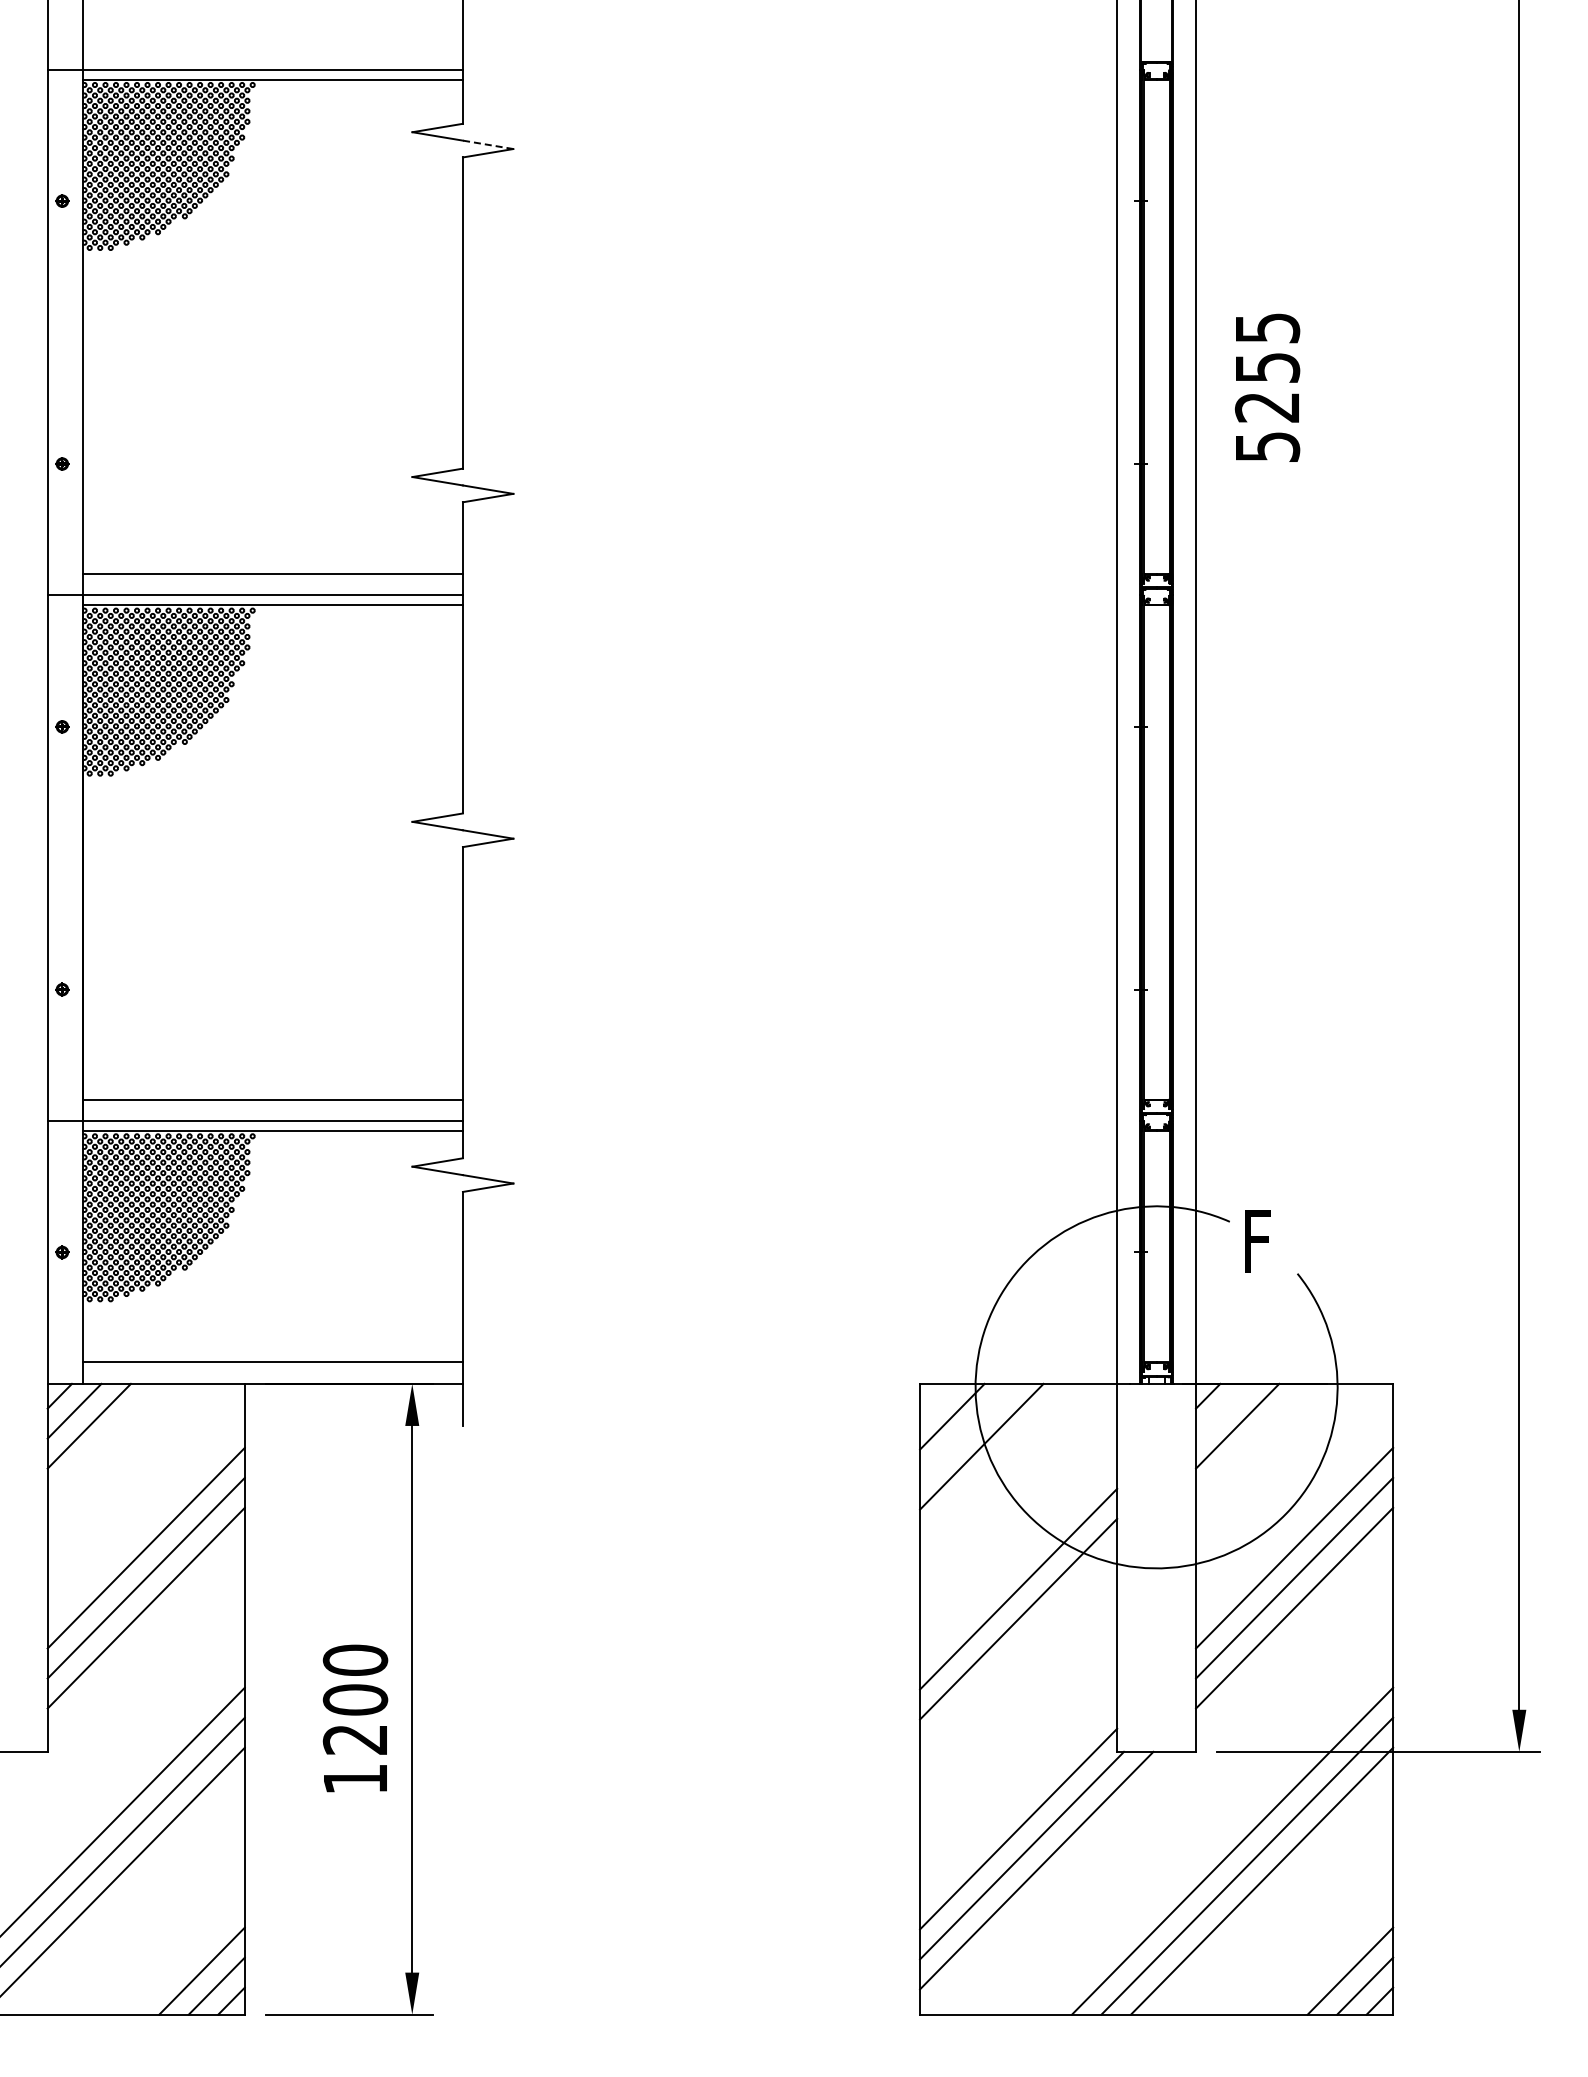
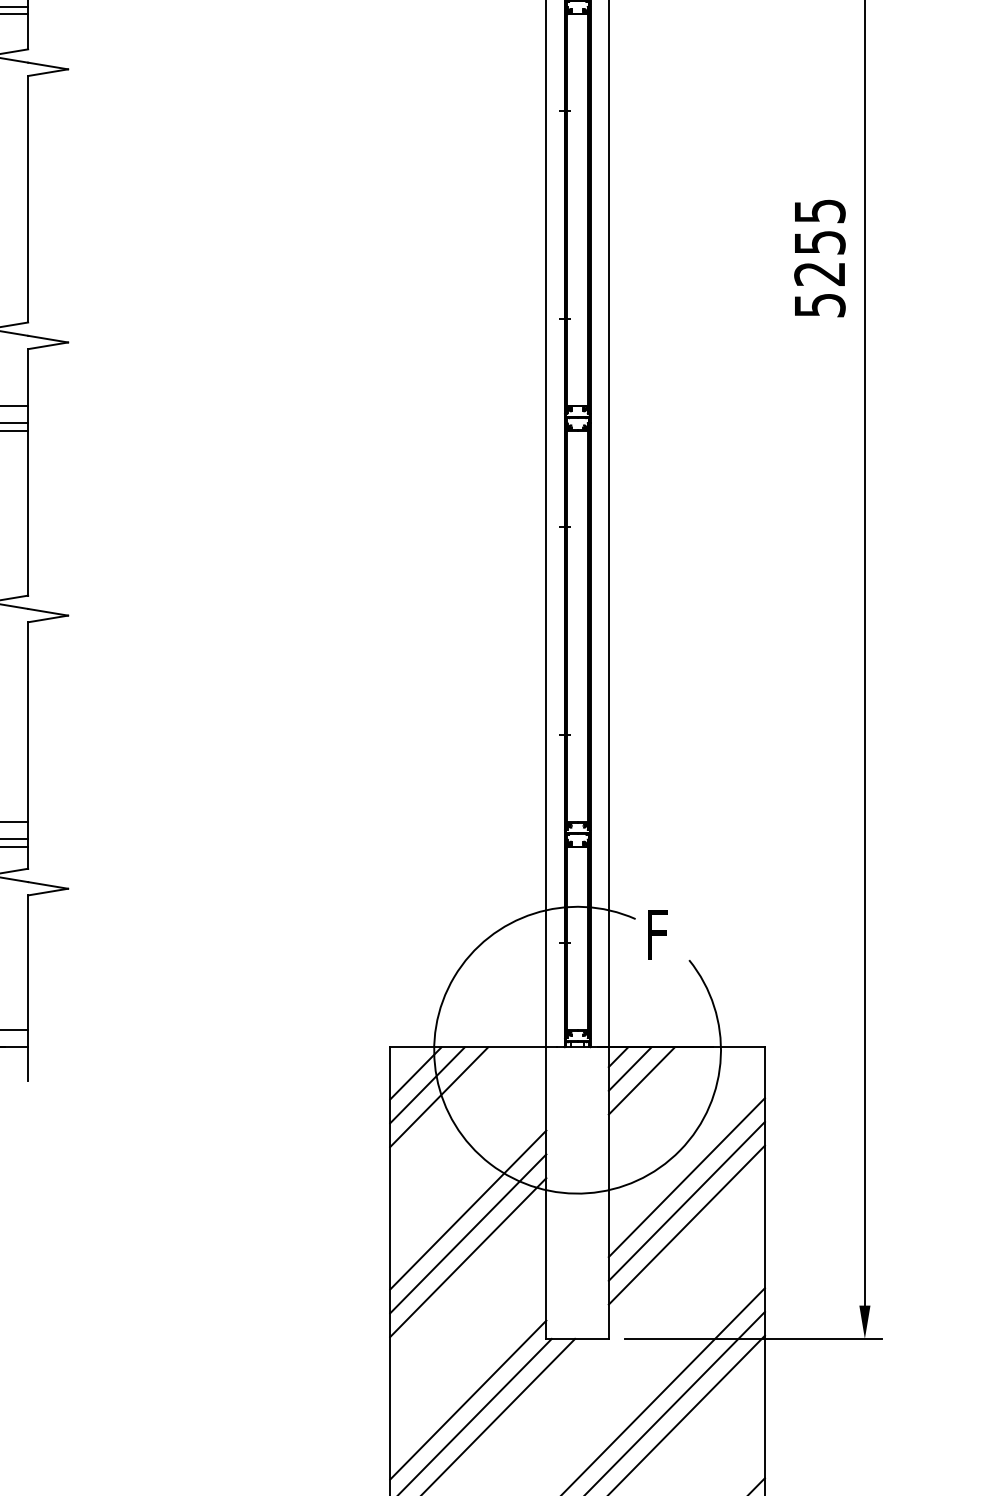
line: (488, 144) -> (48, 65), dashed -> solid
text: (1267, 387) -> (819, 258), moved
line: (1222, 1410) -> (629, 1068), added
line: (967, 1431) -> (427, 1085), added
line: (1018, 1648) -> (468, 1257), added

